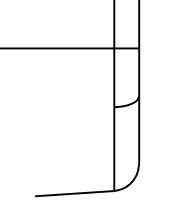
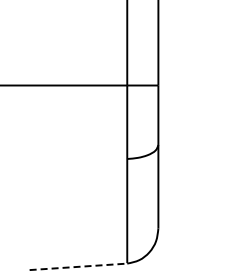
line: (75, 193) -> (78, 266), solid -> dashed

